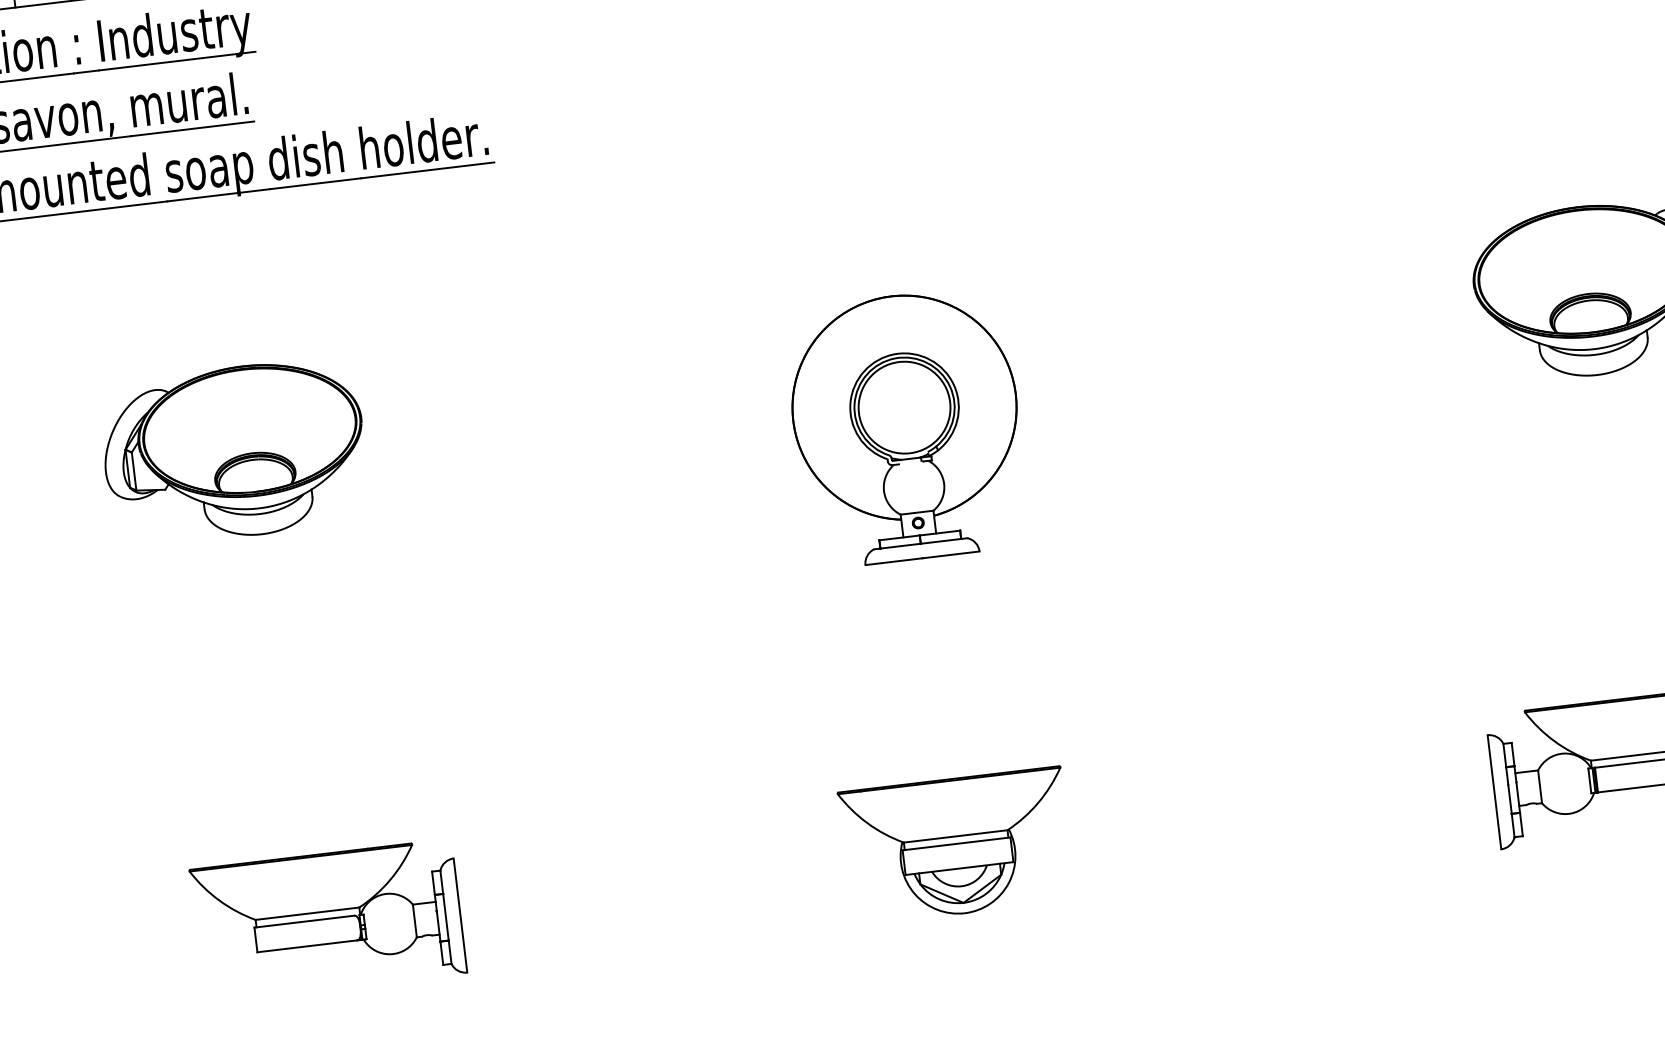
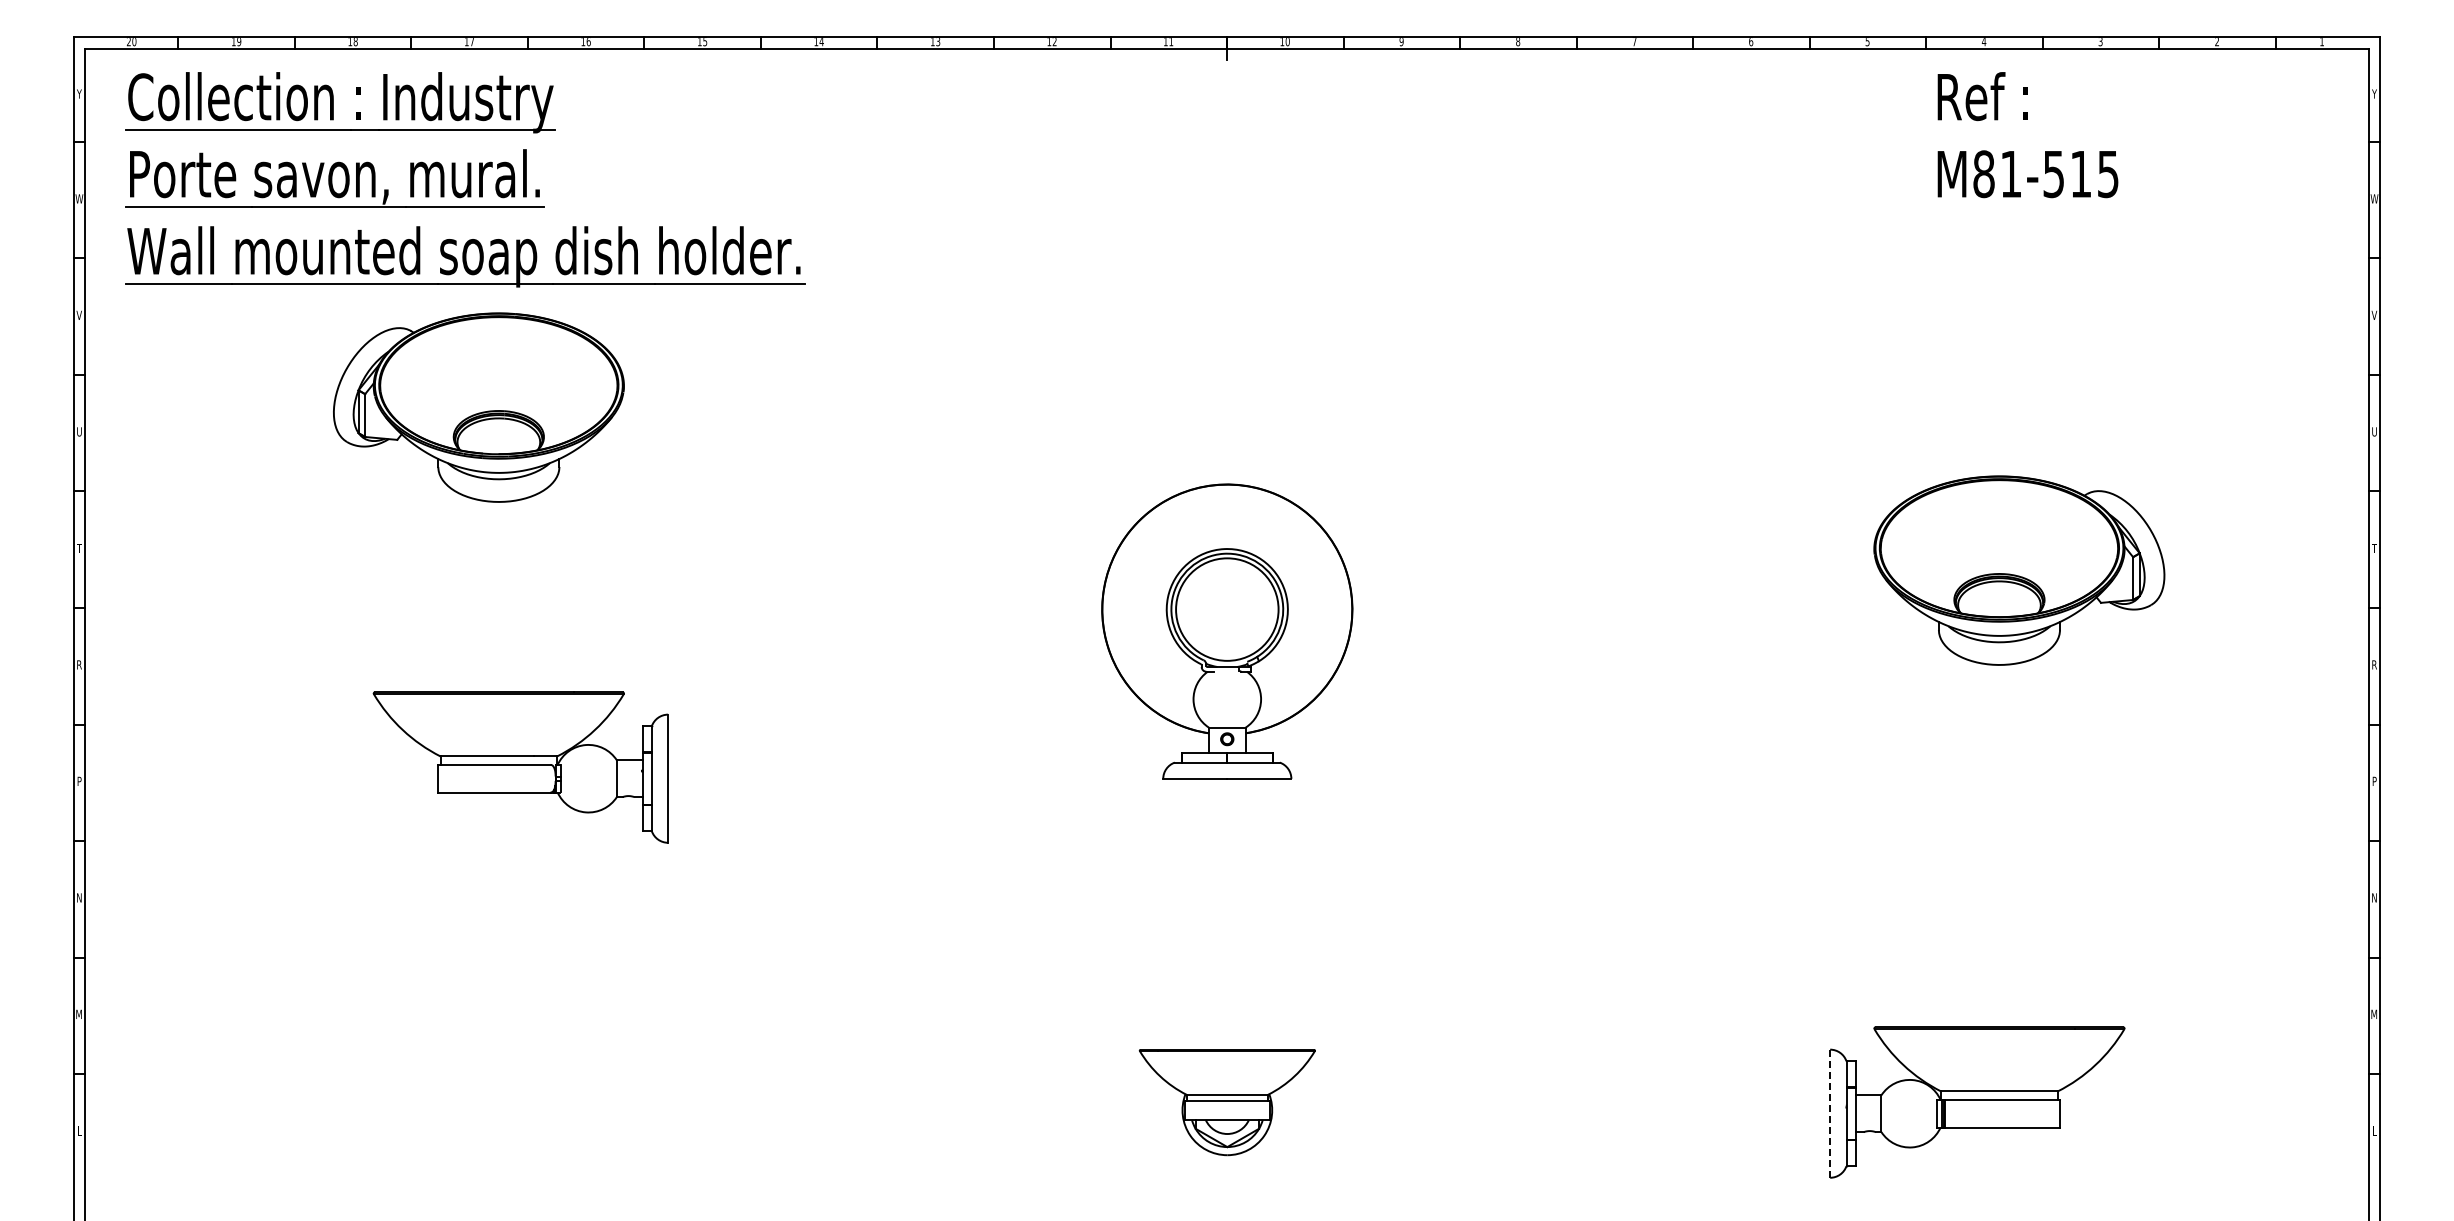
part: (234, 452) -> (478, 407), moved
line: (1494, 792) -> (1830, 1114), solid -> dashed
part: (957, 846) -> (1227, 1102), size x0.7
part: (327, 921) -> (520, 767), moved

